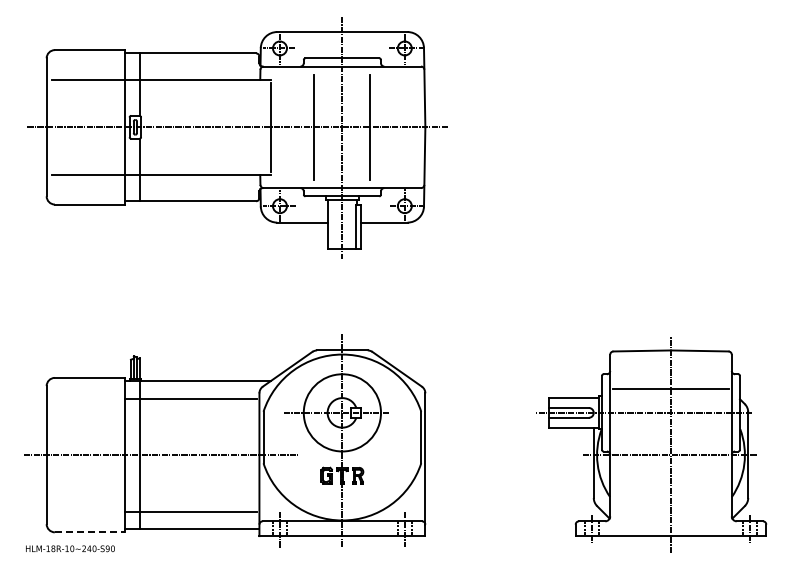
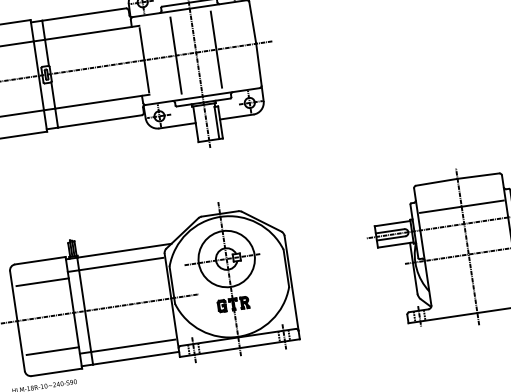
line: (88, 407) -> (42, 282), added
line: (88, 502) -> (52, 350), added
line: (89, 532) -> (56, 372), dashed -> solid

